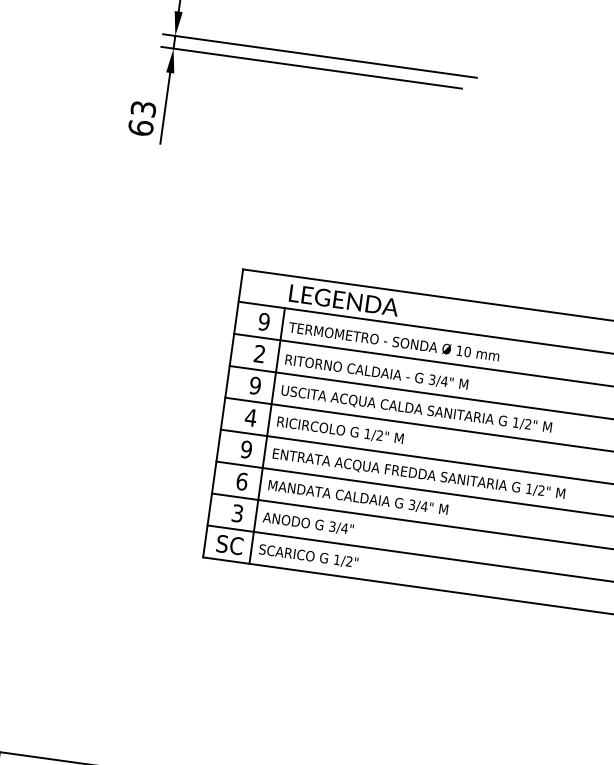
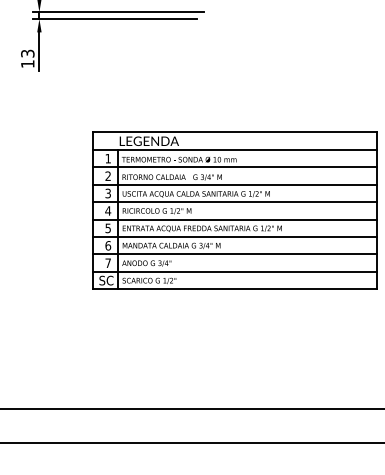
text: (140, 128) -> (27, 64), 63 -> 13
text: (264, 321) -> (108, 158), 9 -> 1
text: (255, 385) -> (108, 193), 9 -> 3
text: (247, 448) -> (108, 227), 9 -> 5
text: (236, 513) -> (107, 263), 3 -> 7

